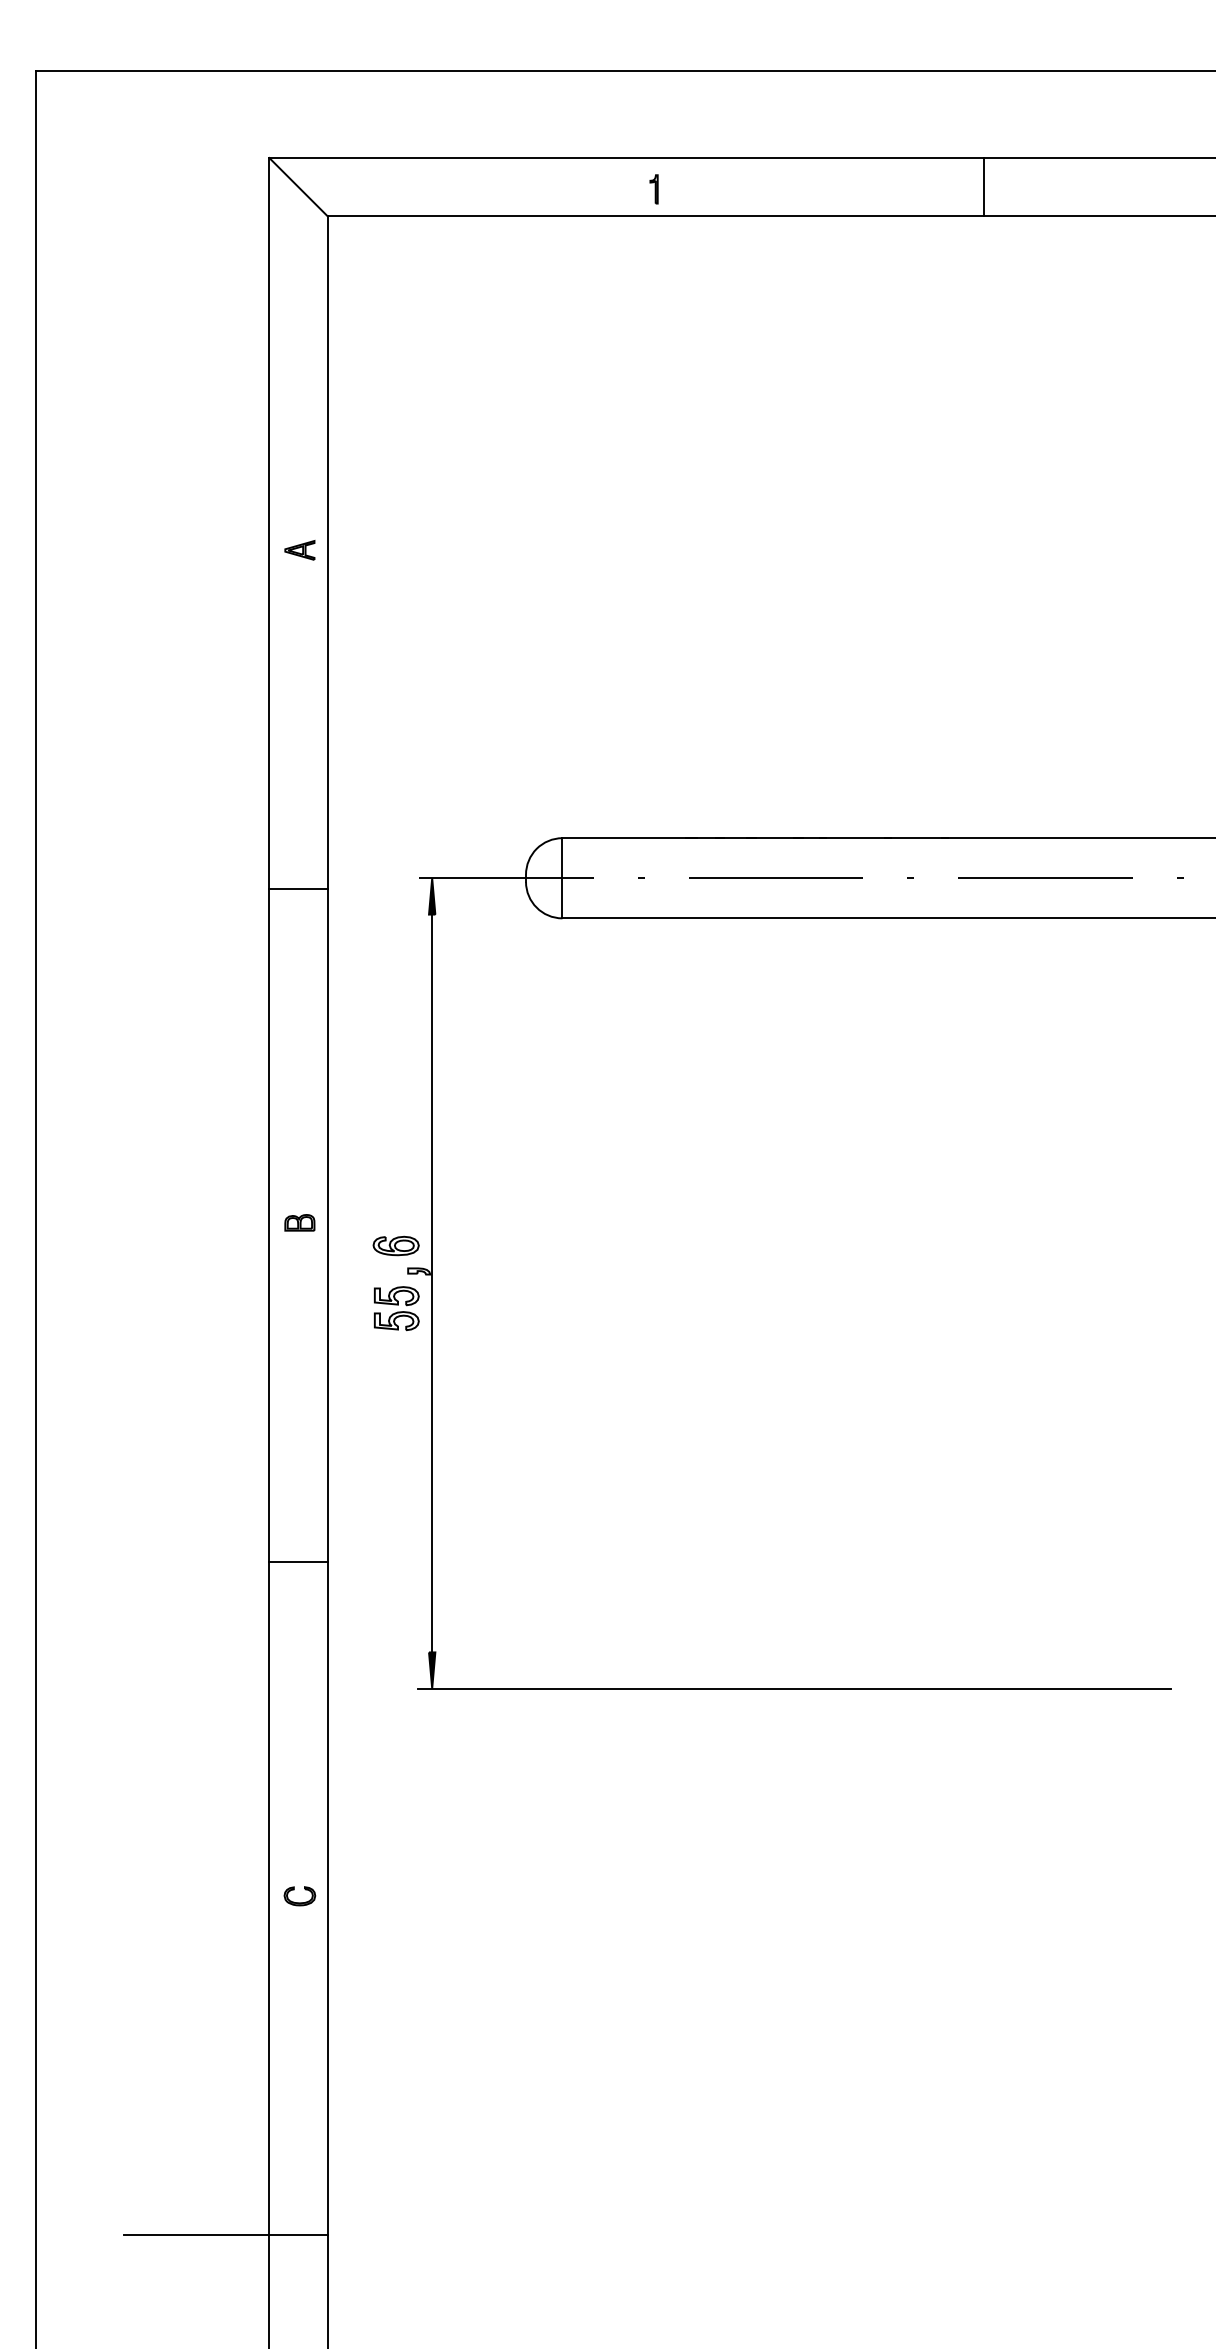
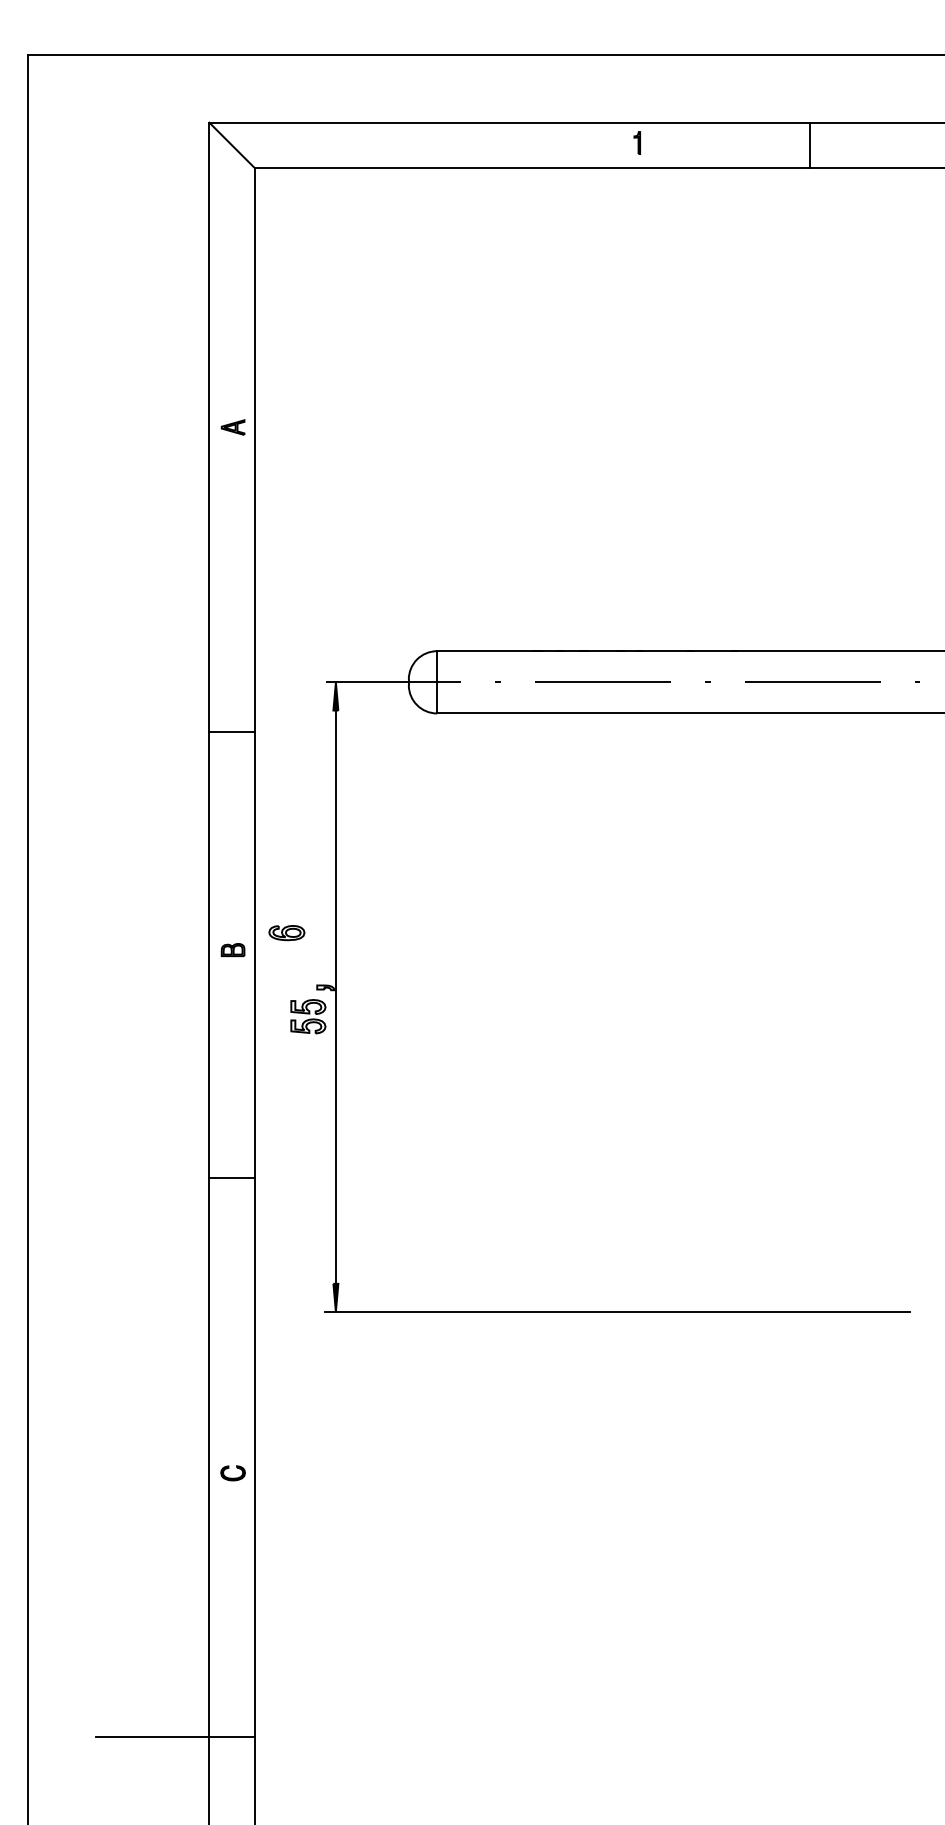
line: (983, 187) -> (810, 145), moved
part: (653, 188) -> (636, 142), moved
line: (297, 888) -> (231, 731), moved
part: (395, 1246) -> (286, 933), moved
line: (297, 1561) -> (231, 1177), moved

